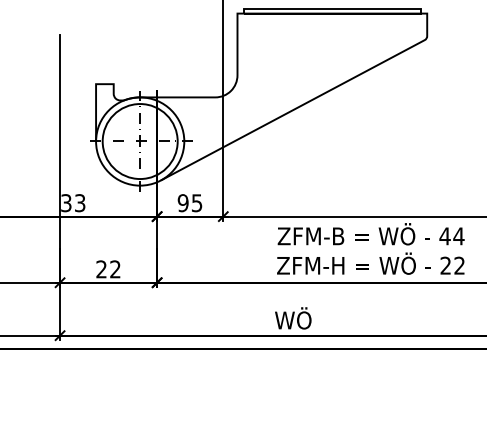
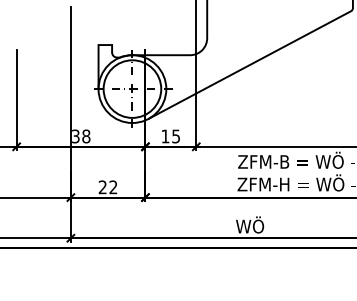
text: (79, 203) -> (85, 136), 33 -> 38
text: (182, 203) -> (164, 136), 95 -> 15

